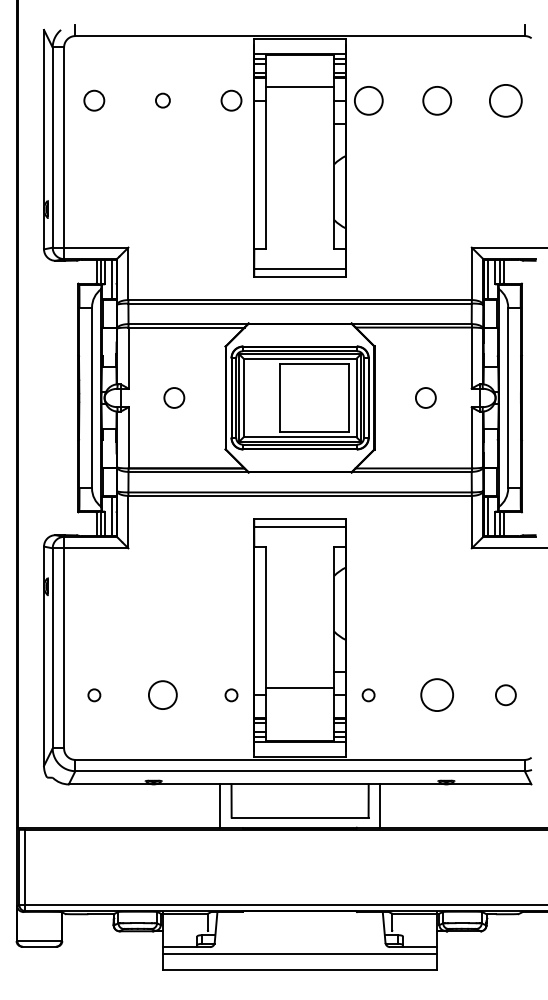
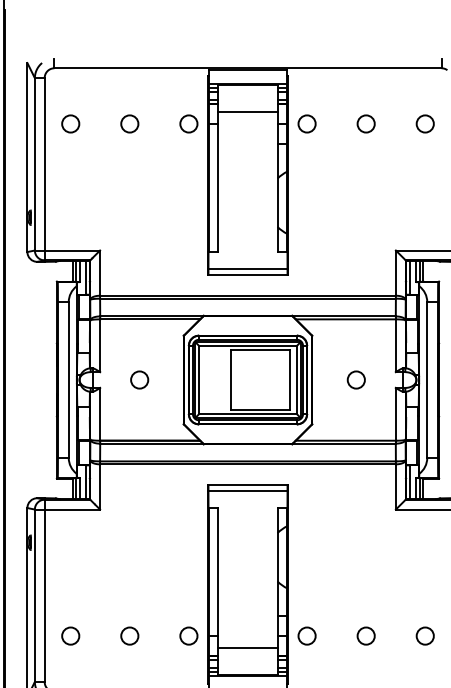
circle: (162, 100) -> (129, 123), size x1.43
circle: (368, 100) -> (306, 123), size x0.71
circle: (437, 100) -> (366, 123), size x0.71
circle: (505, 100) -> (424, 123), size x0.62
line: (299, 687) -> (247, 647), moved
circle: (94, 695) -> (70, 636), size x1.67
circle: (162, 695) -> (129, 636), size x0.71
circle: (231, 695) -> (188, 636), size x1.67
circle: (368, 695) -> (306, 636), size x1.67
circle: (437, 695) -> (366, 636), size x0.62

